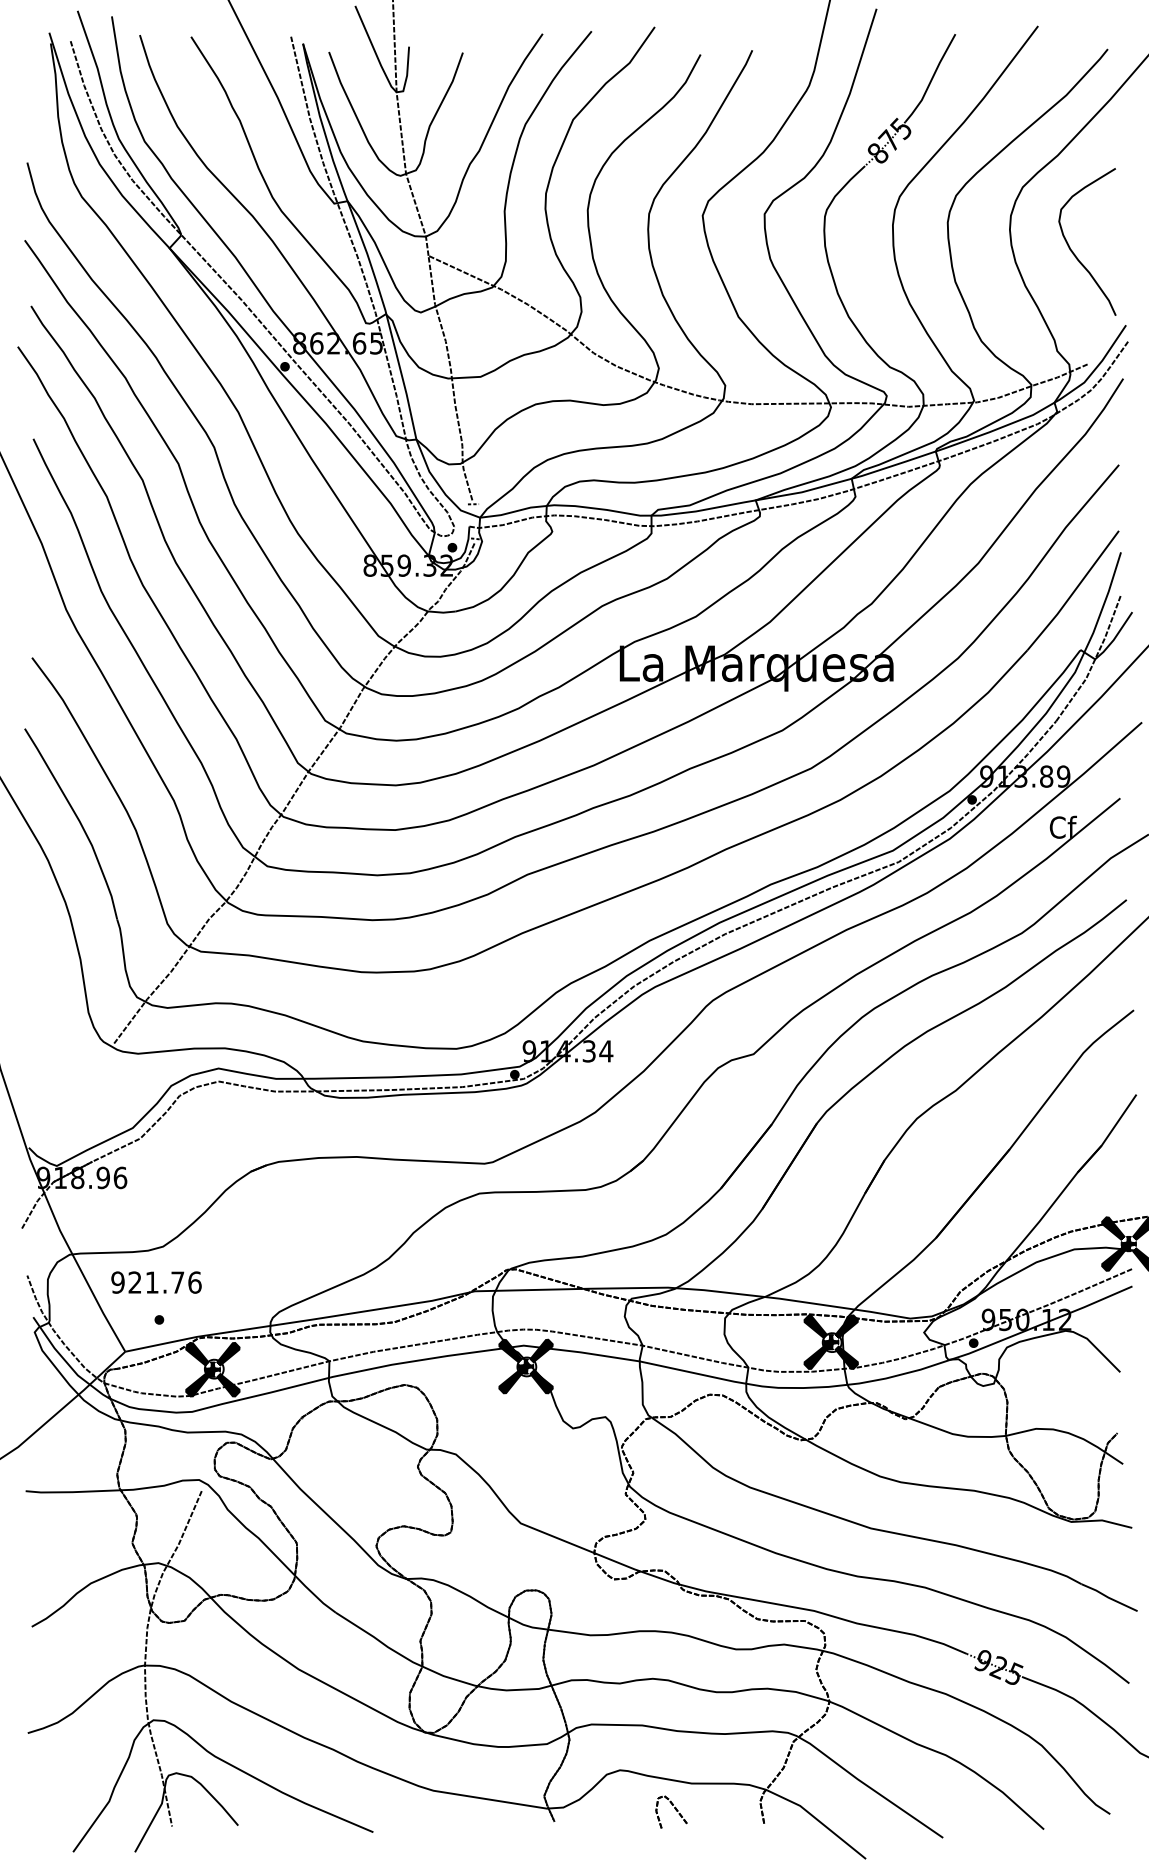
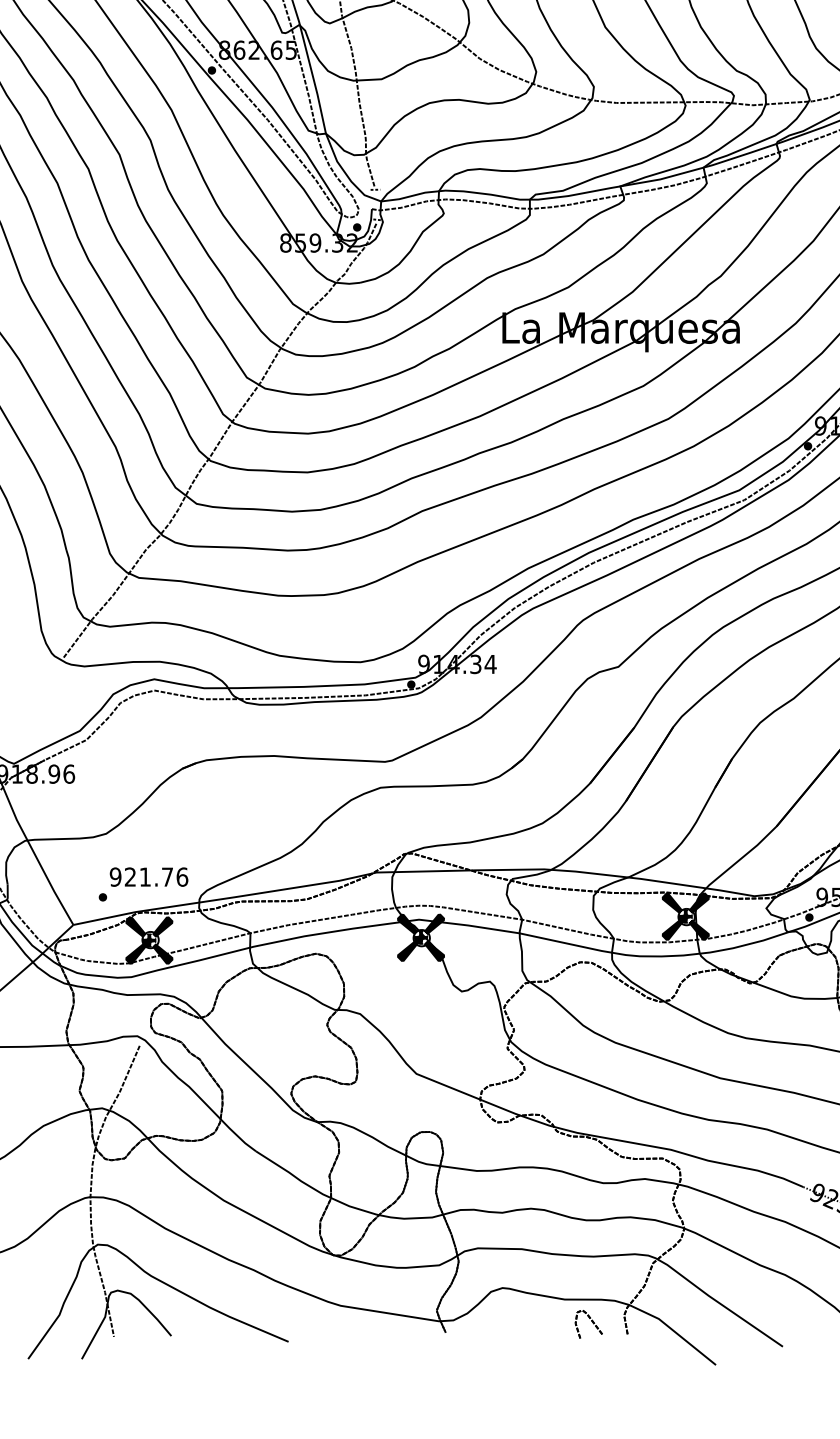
text: (156, 1282) -> (149, 877), moved
part: (671, 1811) -> (588, 1323), moved

